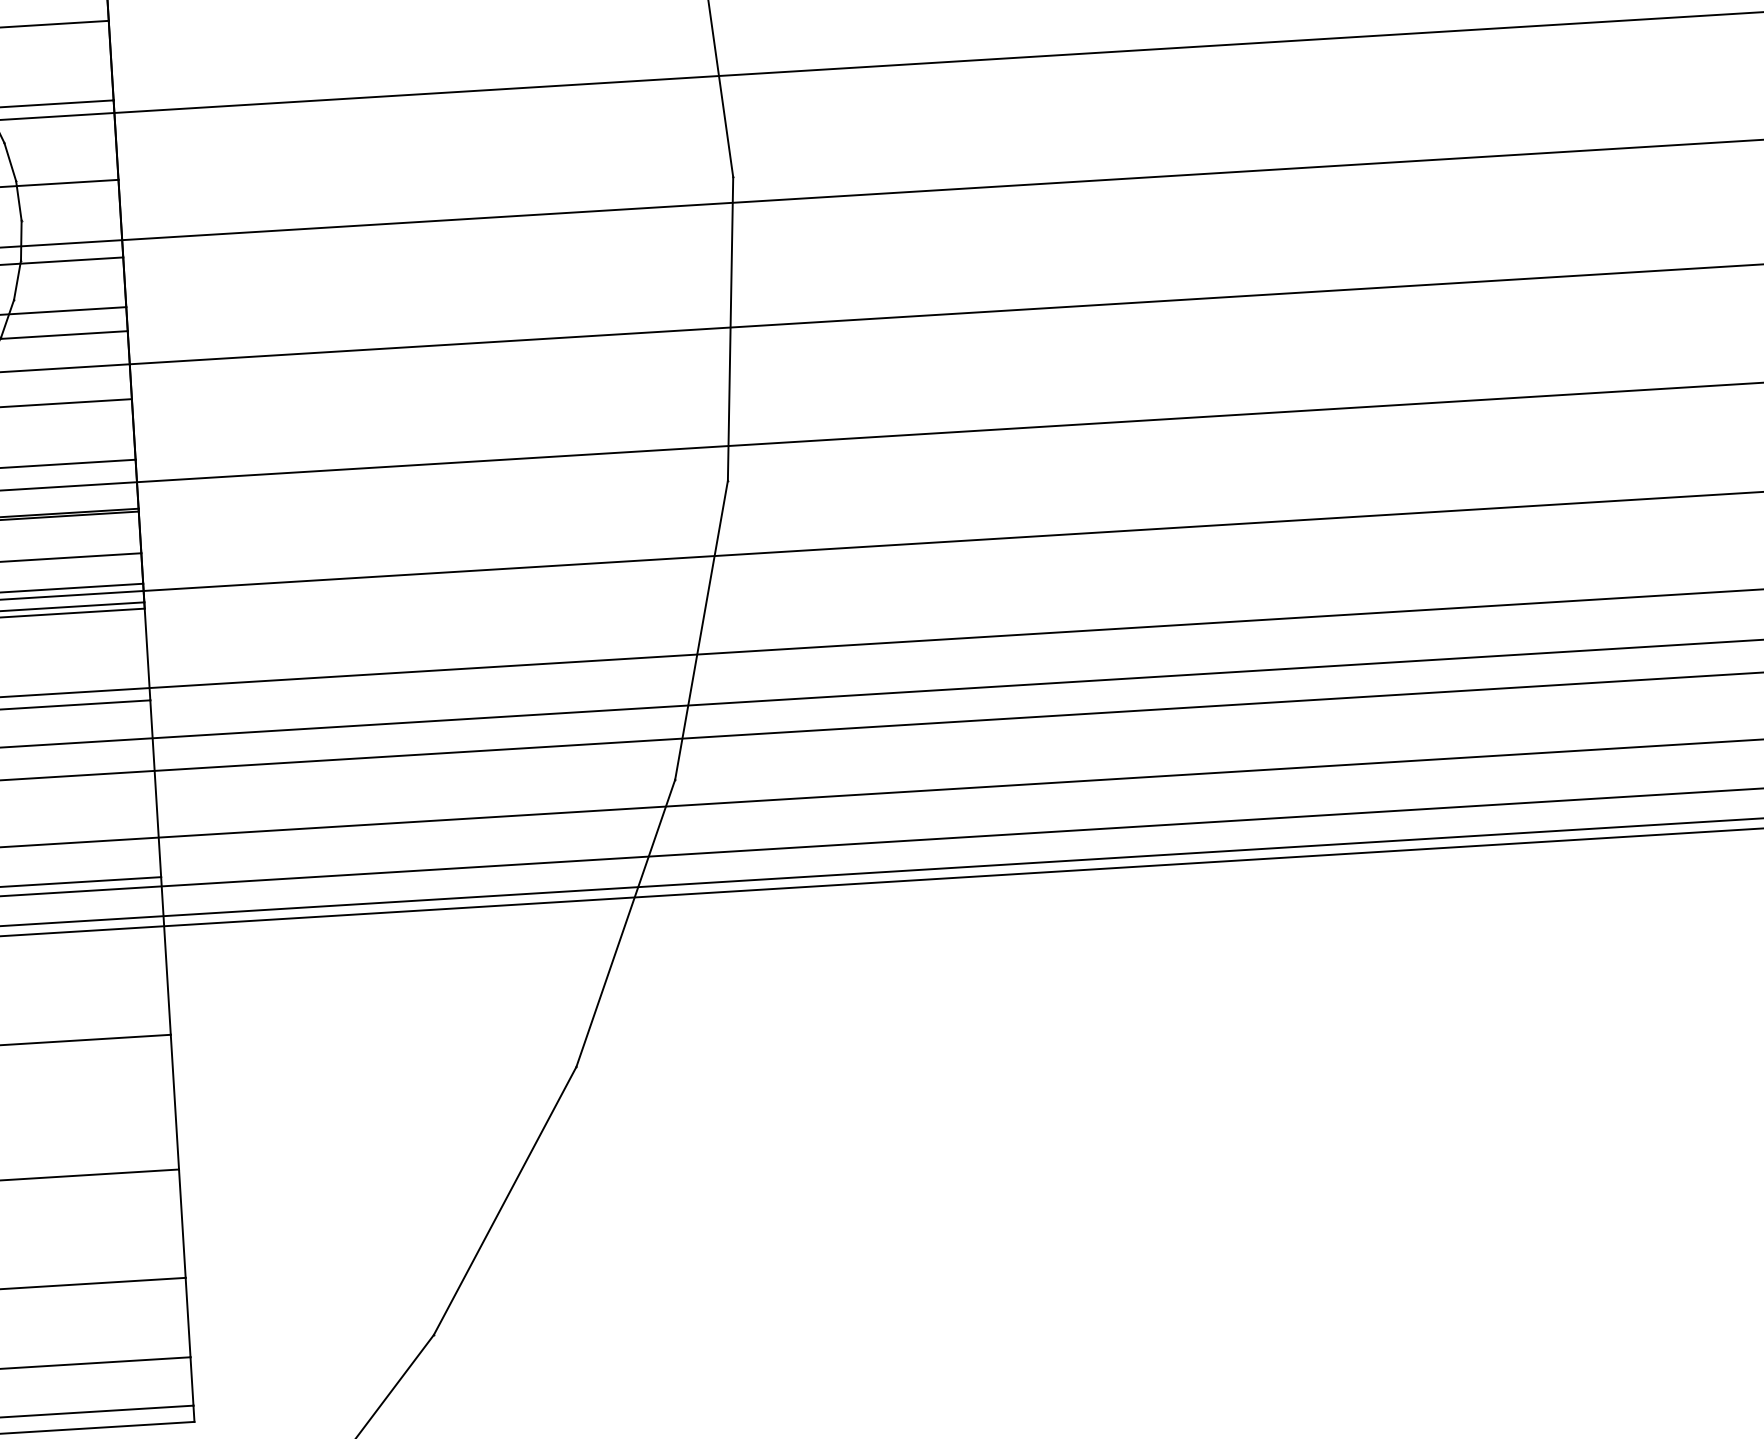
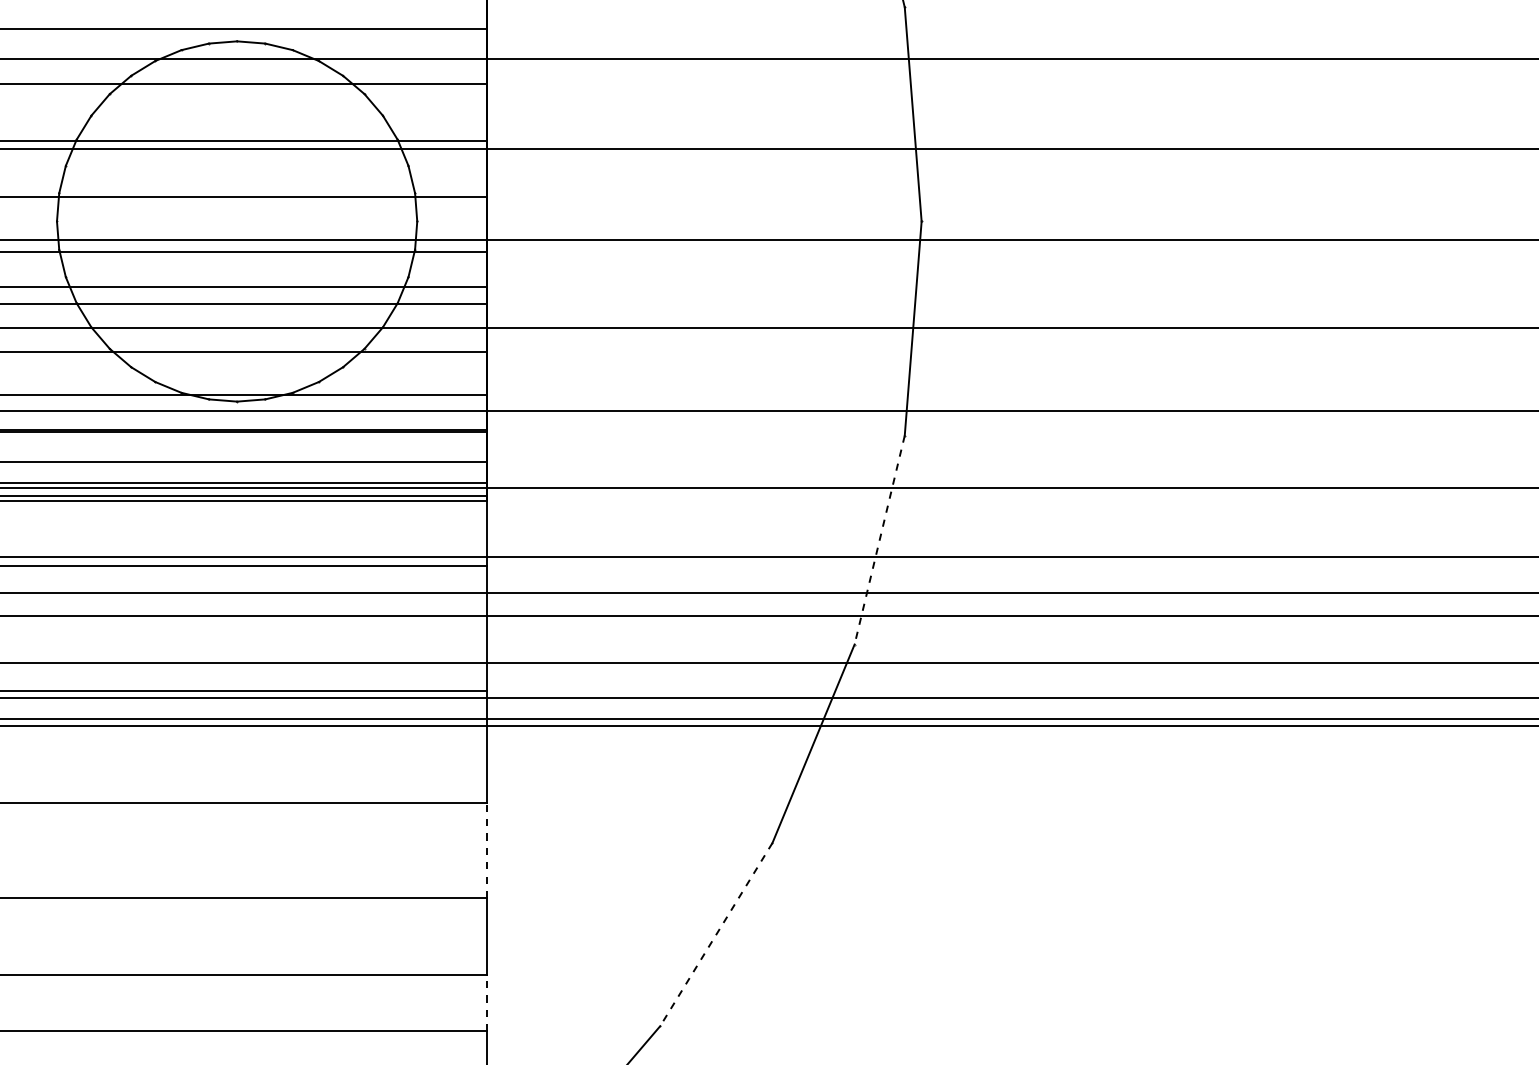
line: (701, 630) -> (879, 540), solid -> dashed
line: (174, 1102) -> (487, 850), solid -> dashed
line: (505, 1202) -> (716, 935), solid -> dashed
line: (188, 1316) -> (487, 1002), solid -> dashed

